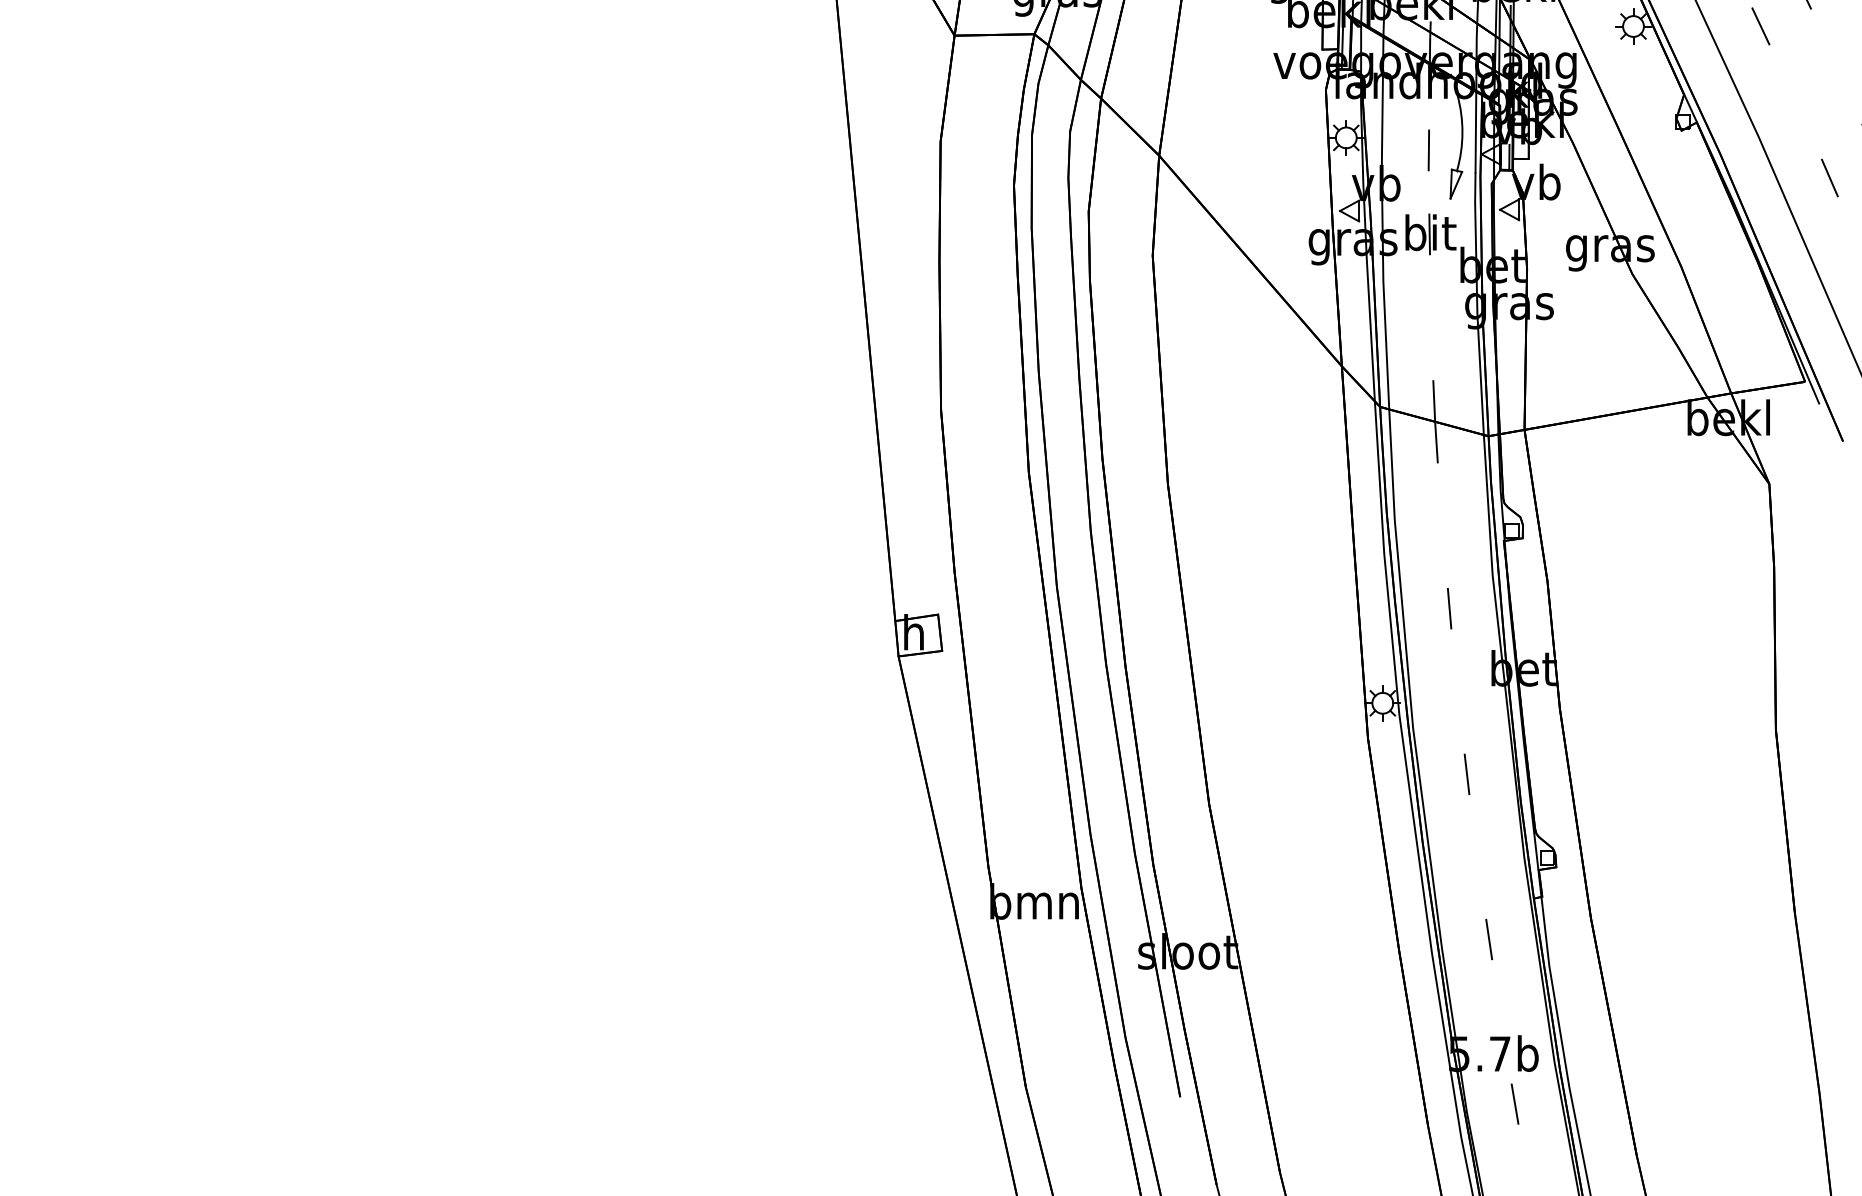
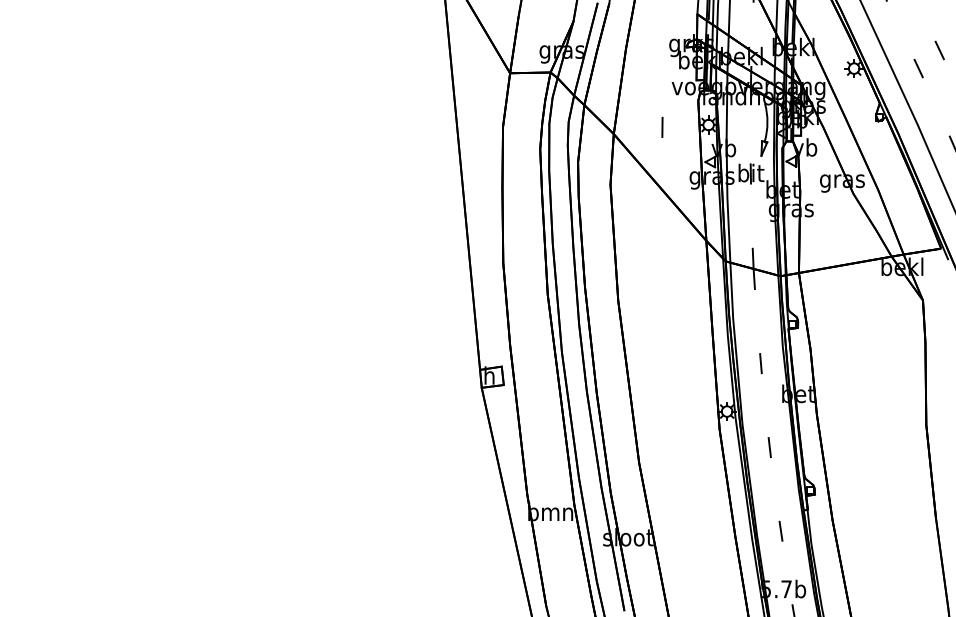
line: (1428, 148) -> (662, 126), moved

